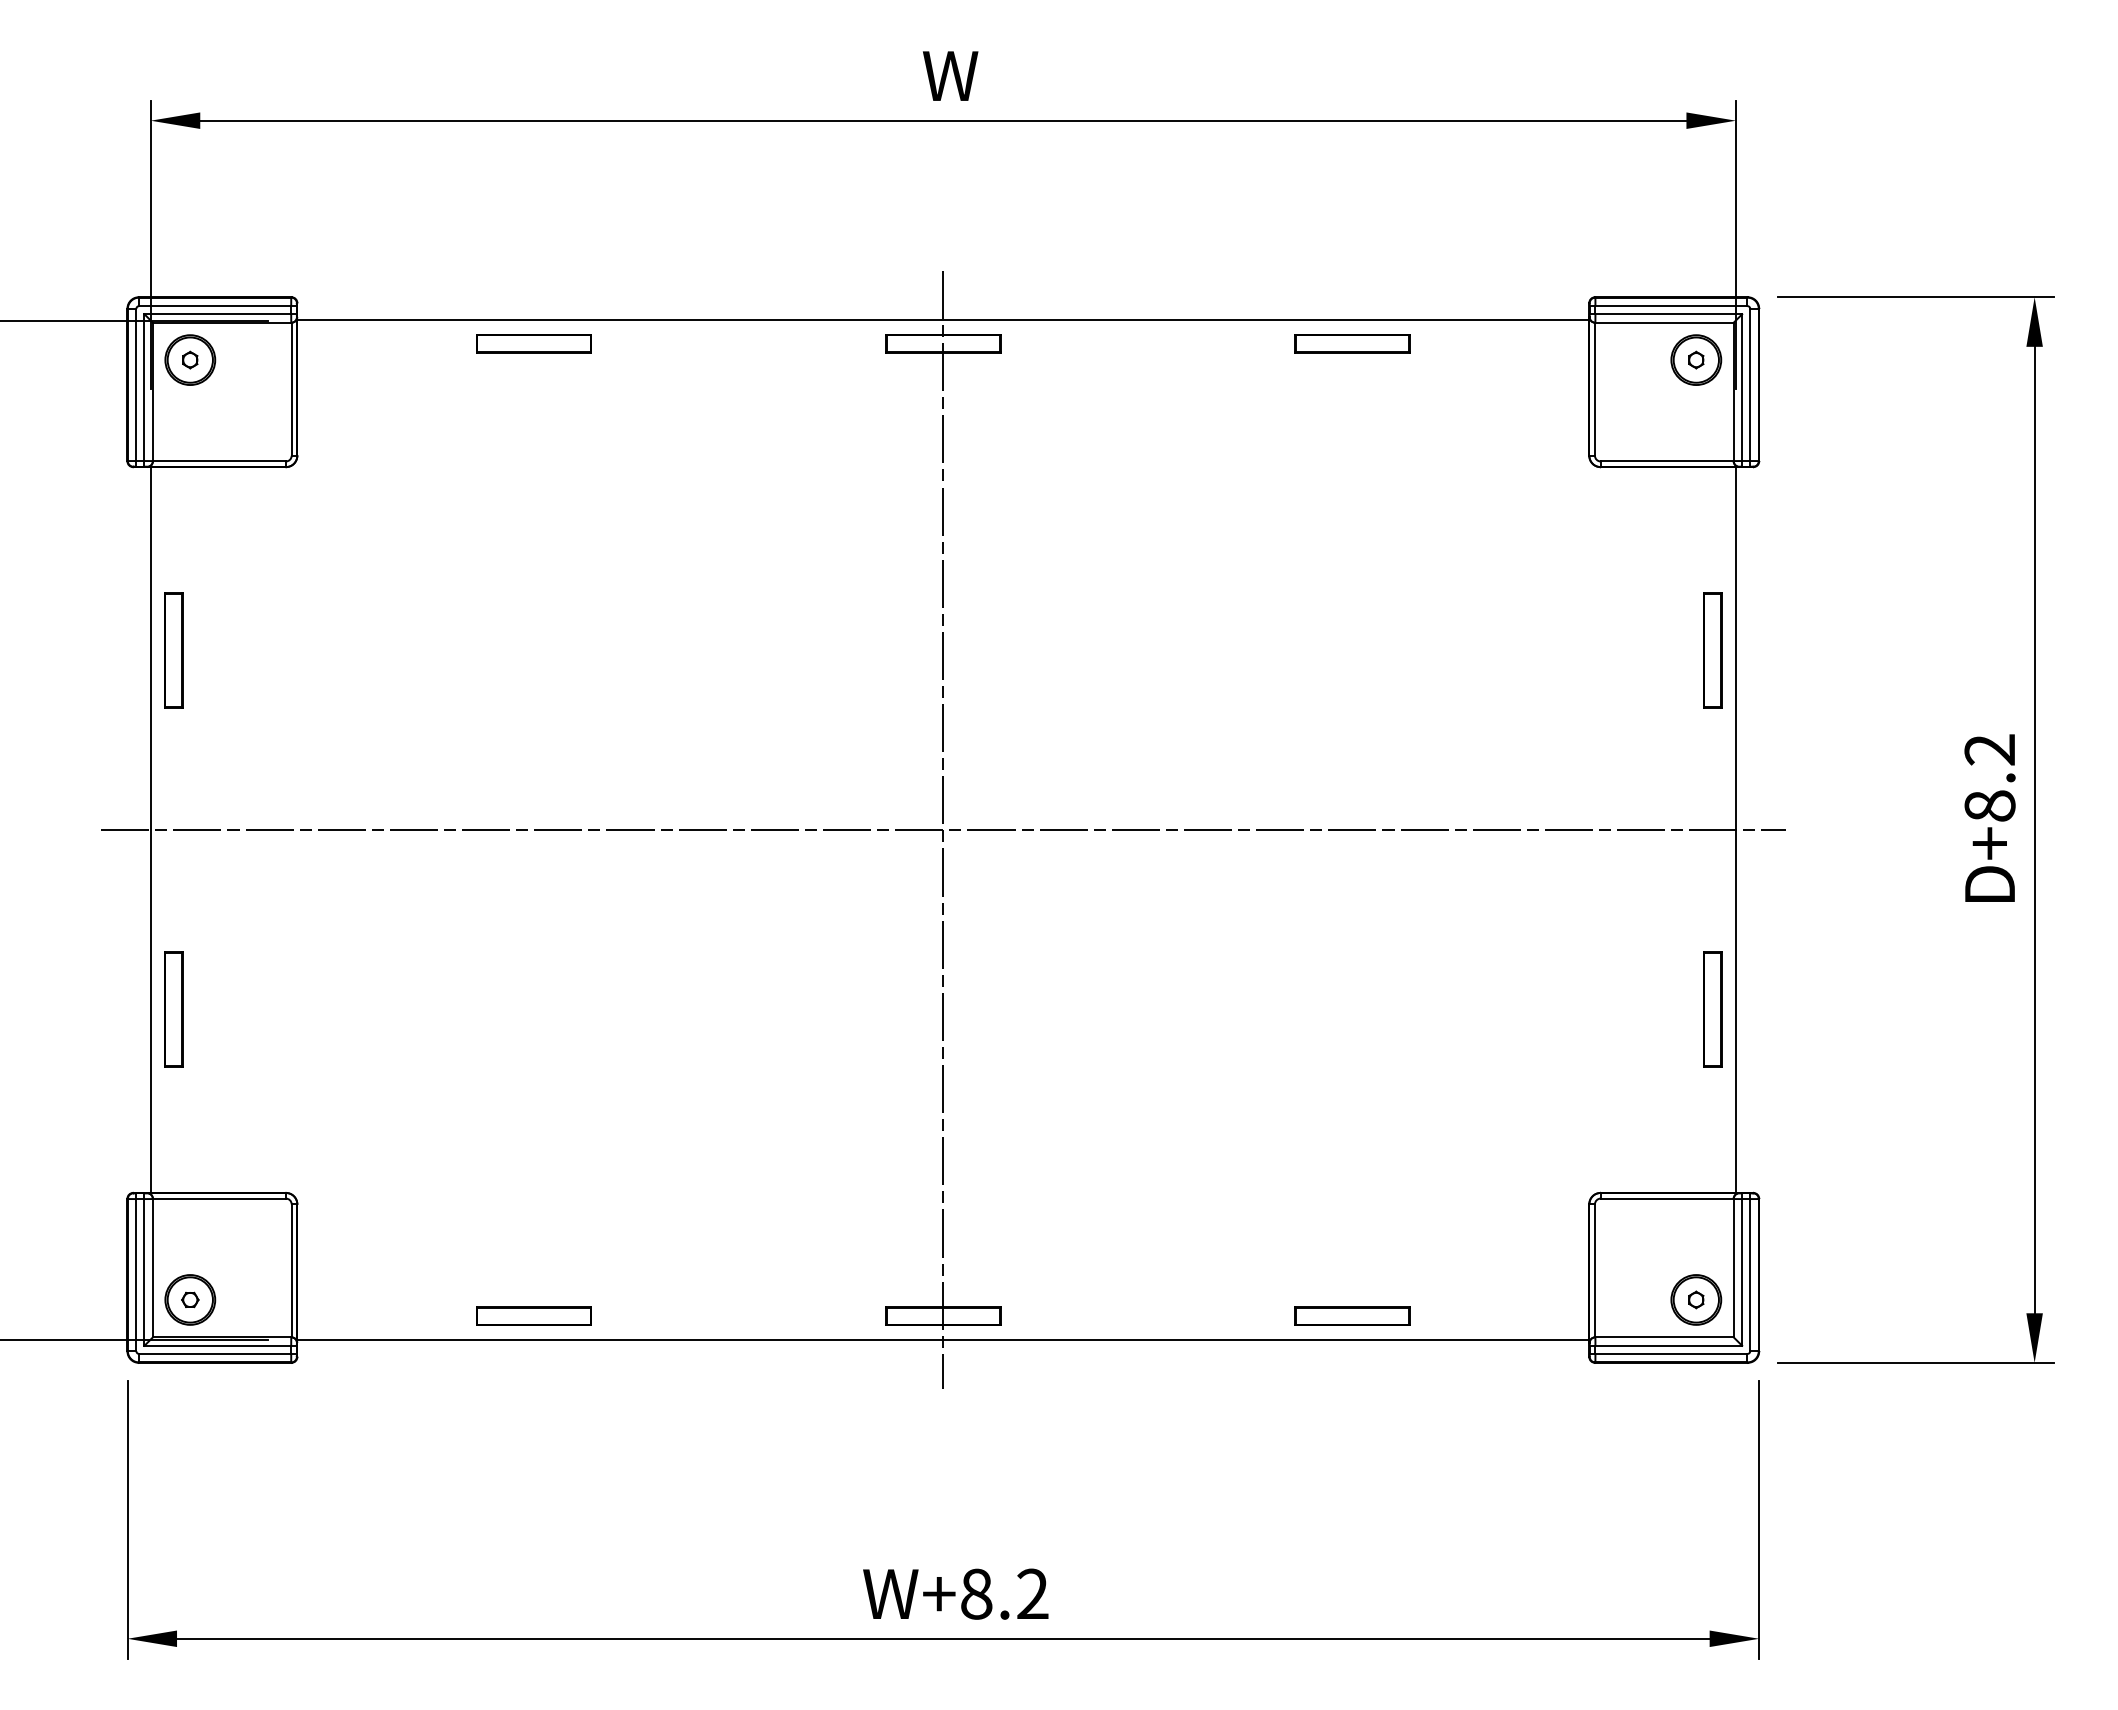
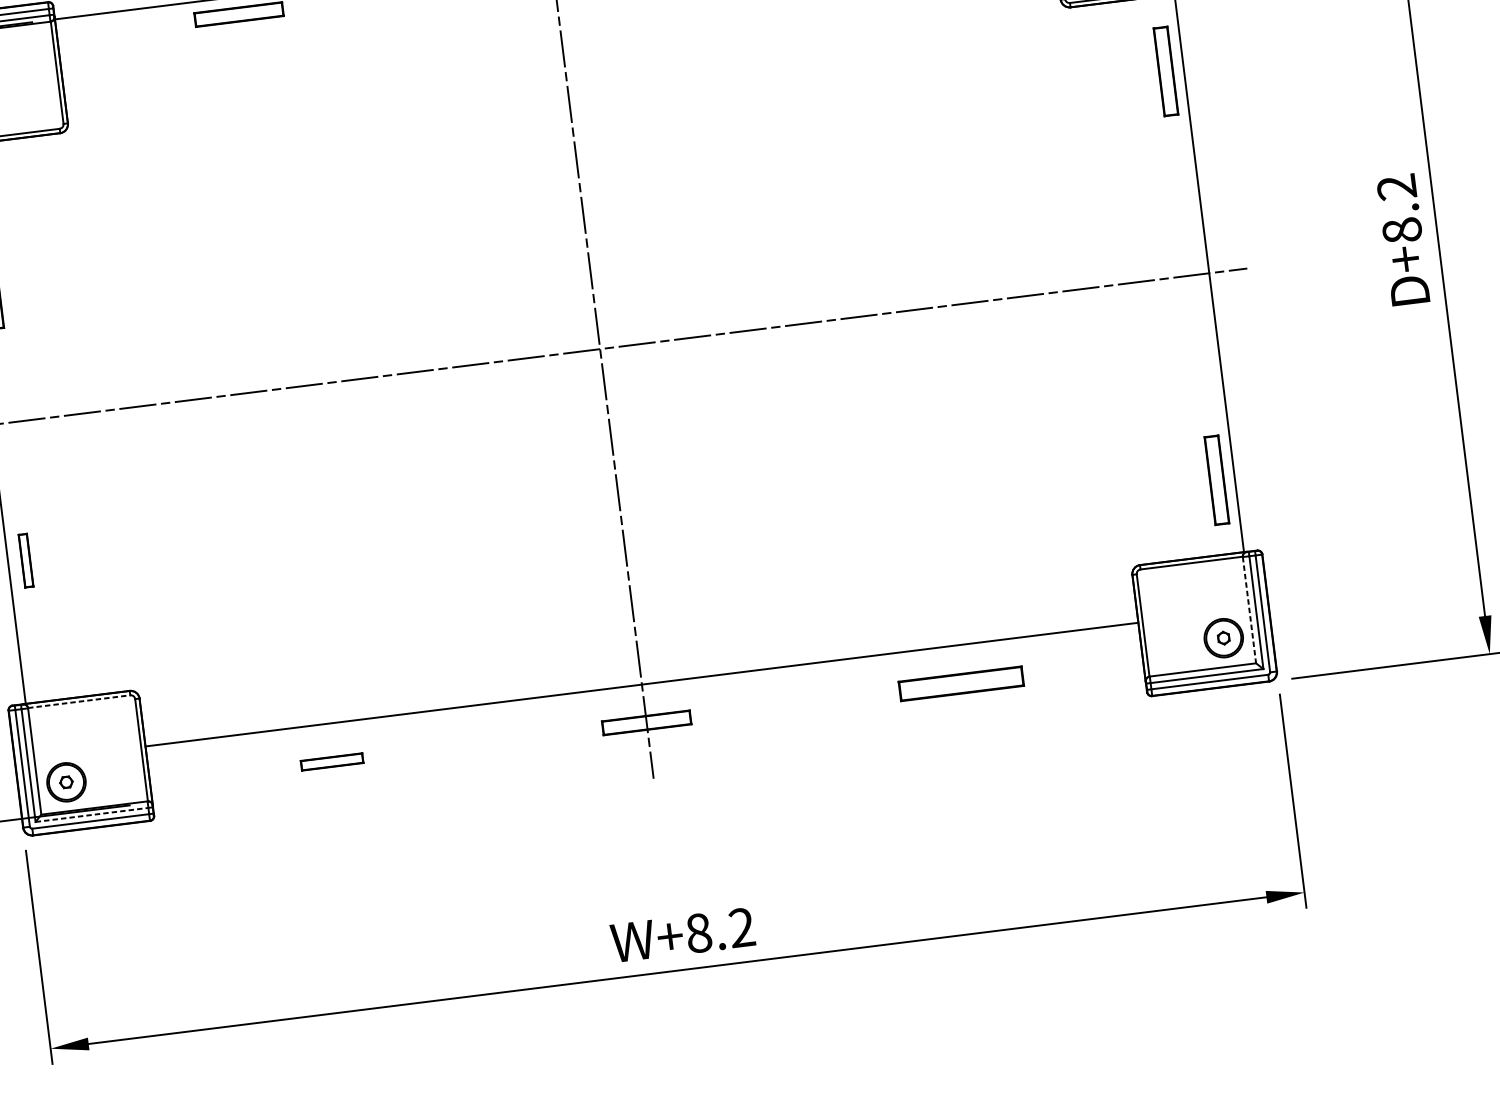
part: (1712, 650) -> (1165, 71), moved
part: (173, 1009) -> (25, 560), size x0.6
part: (1712, 1009) -> (1216, 480), moved
line: (219, 1198) -> (79, 701), solid -> dashed
line: (1733, 1268) -> (1249, 610), solid -> dashed
part: (533, 1315) -> (331, 761), size x0.7
part: (1352, 1315) -> (961, 683), size x1.4
line: (943, 1339) -> (642, 684), moved
line: (218, 1345) -> (92, 814), solid -> dashed

